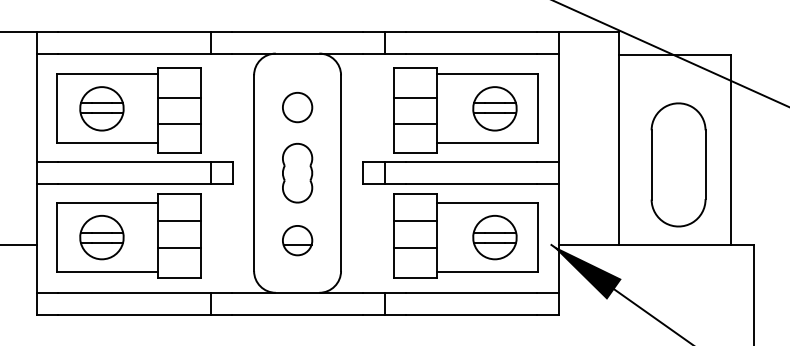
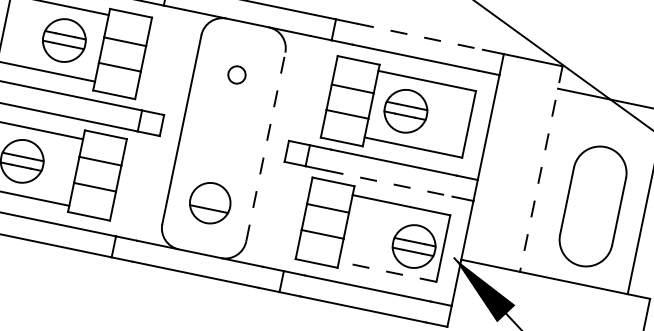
line: (472, 31) -> (420, 36), solid -> dashed
circle: (297, 107) -> (236, 74), size x0.6
part: (101, 108) -> (63, 40), moved
part: (494, 108) -> (405, 110), moved
line: (619, 138) -> (541, 169), solid -> dashed
part: (297, 173) -> (223, 138), removed
line: (341, 173) -> (266, 147), solid -> dashed
line: (472, 184) -> (390, 184), solid -> dashed
part: (494, 237) -> (413, 246), moved
part: (297, 240) -> (210, 203), size x1.4
line: (487, 272) -> (387, 272), solid -> dashed

